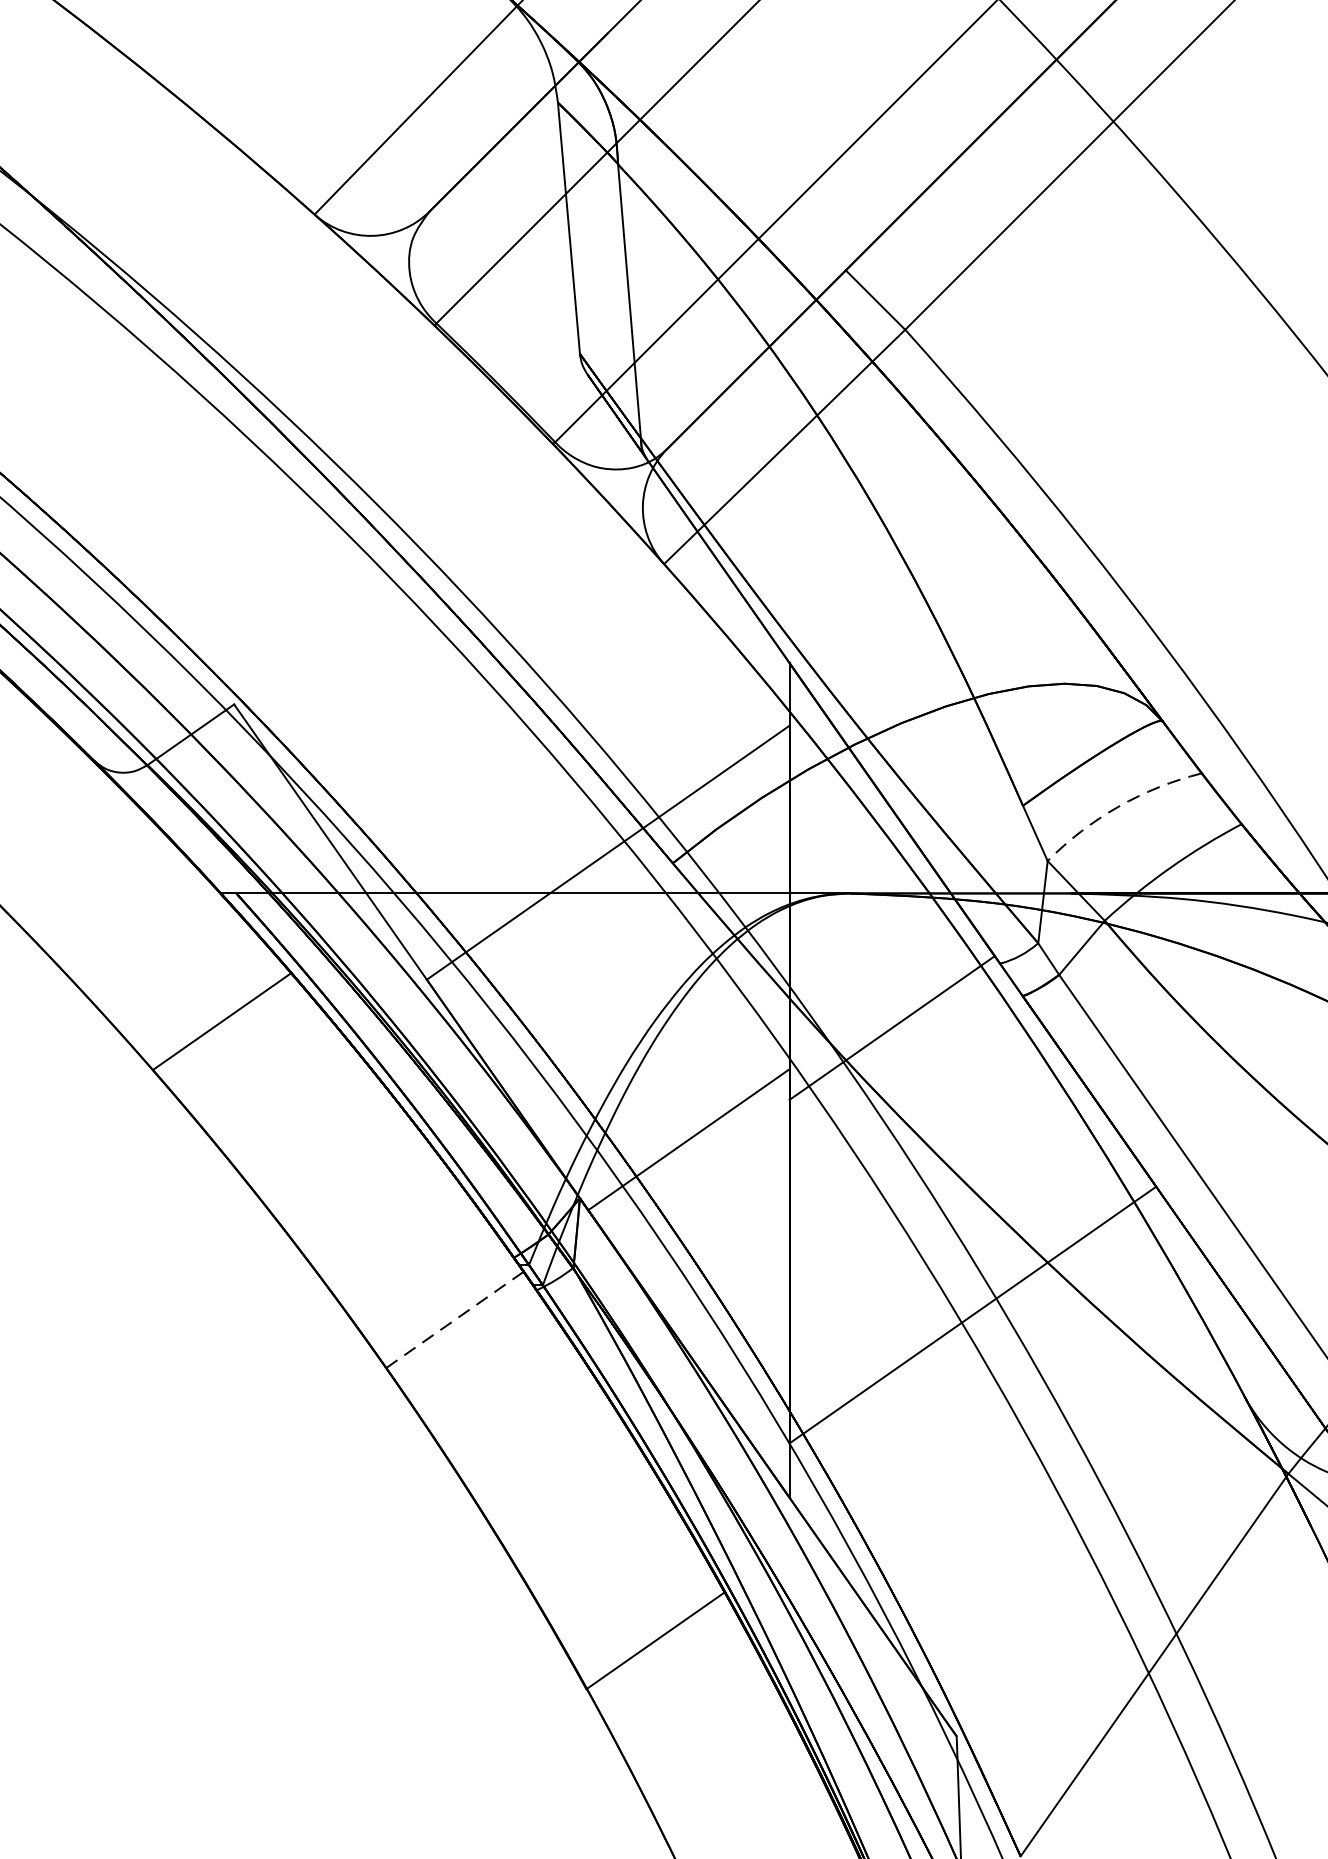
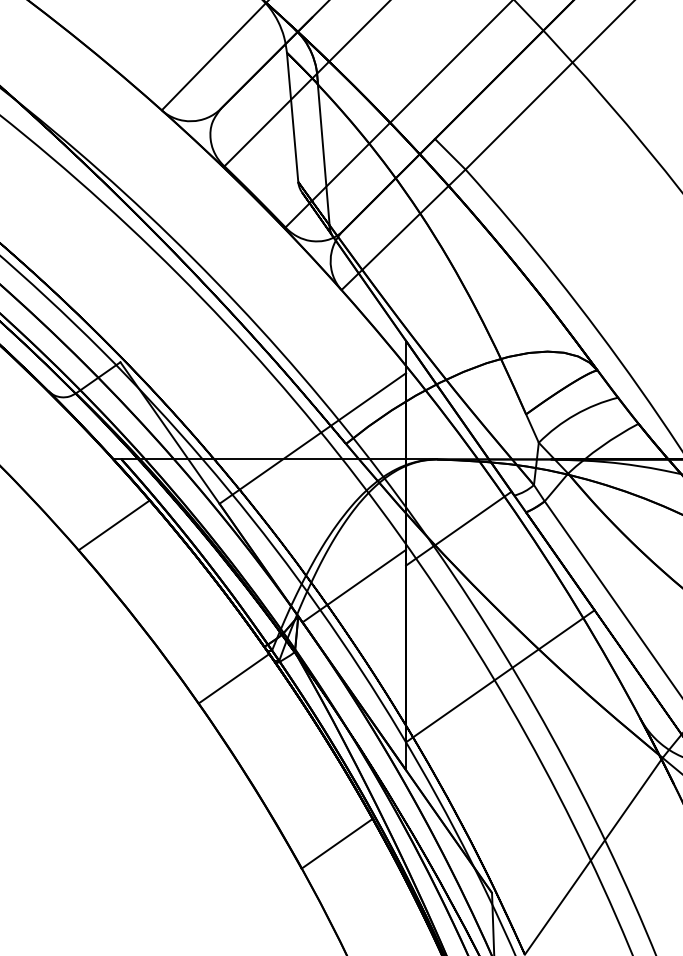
arc: (1119, 806) -> (575, 414), dashed -> solid
line: (453, 1321) -> (233, 679), dashed -> solid

